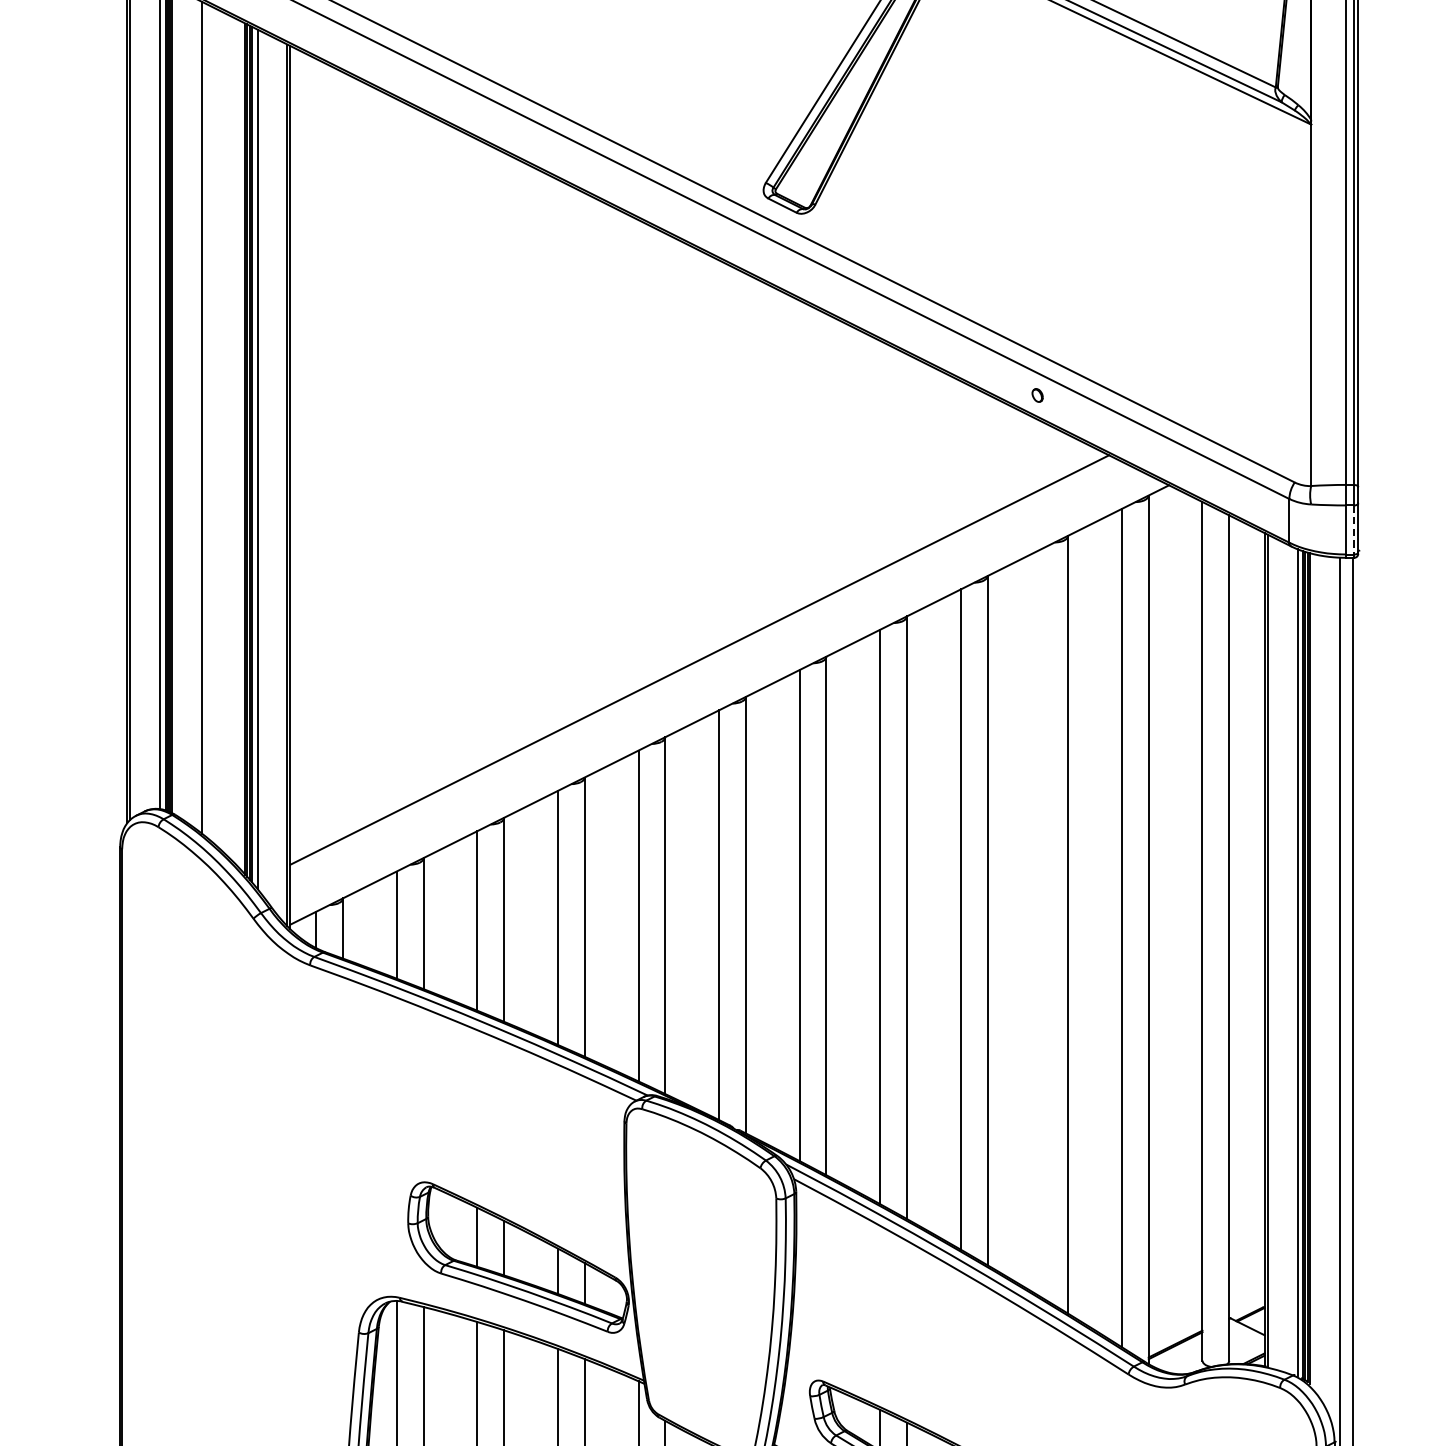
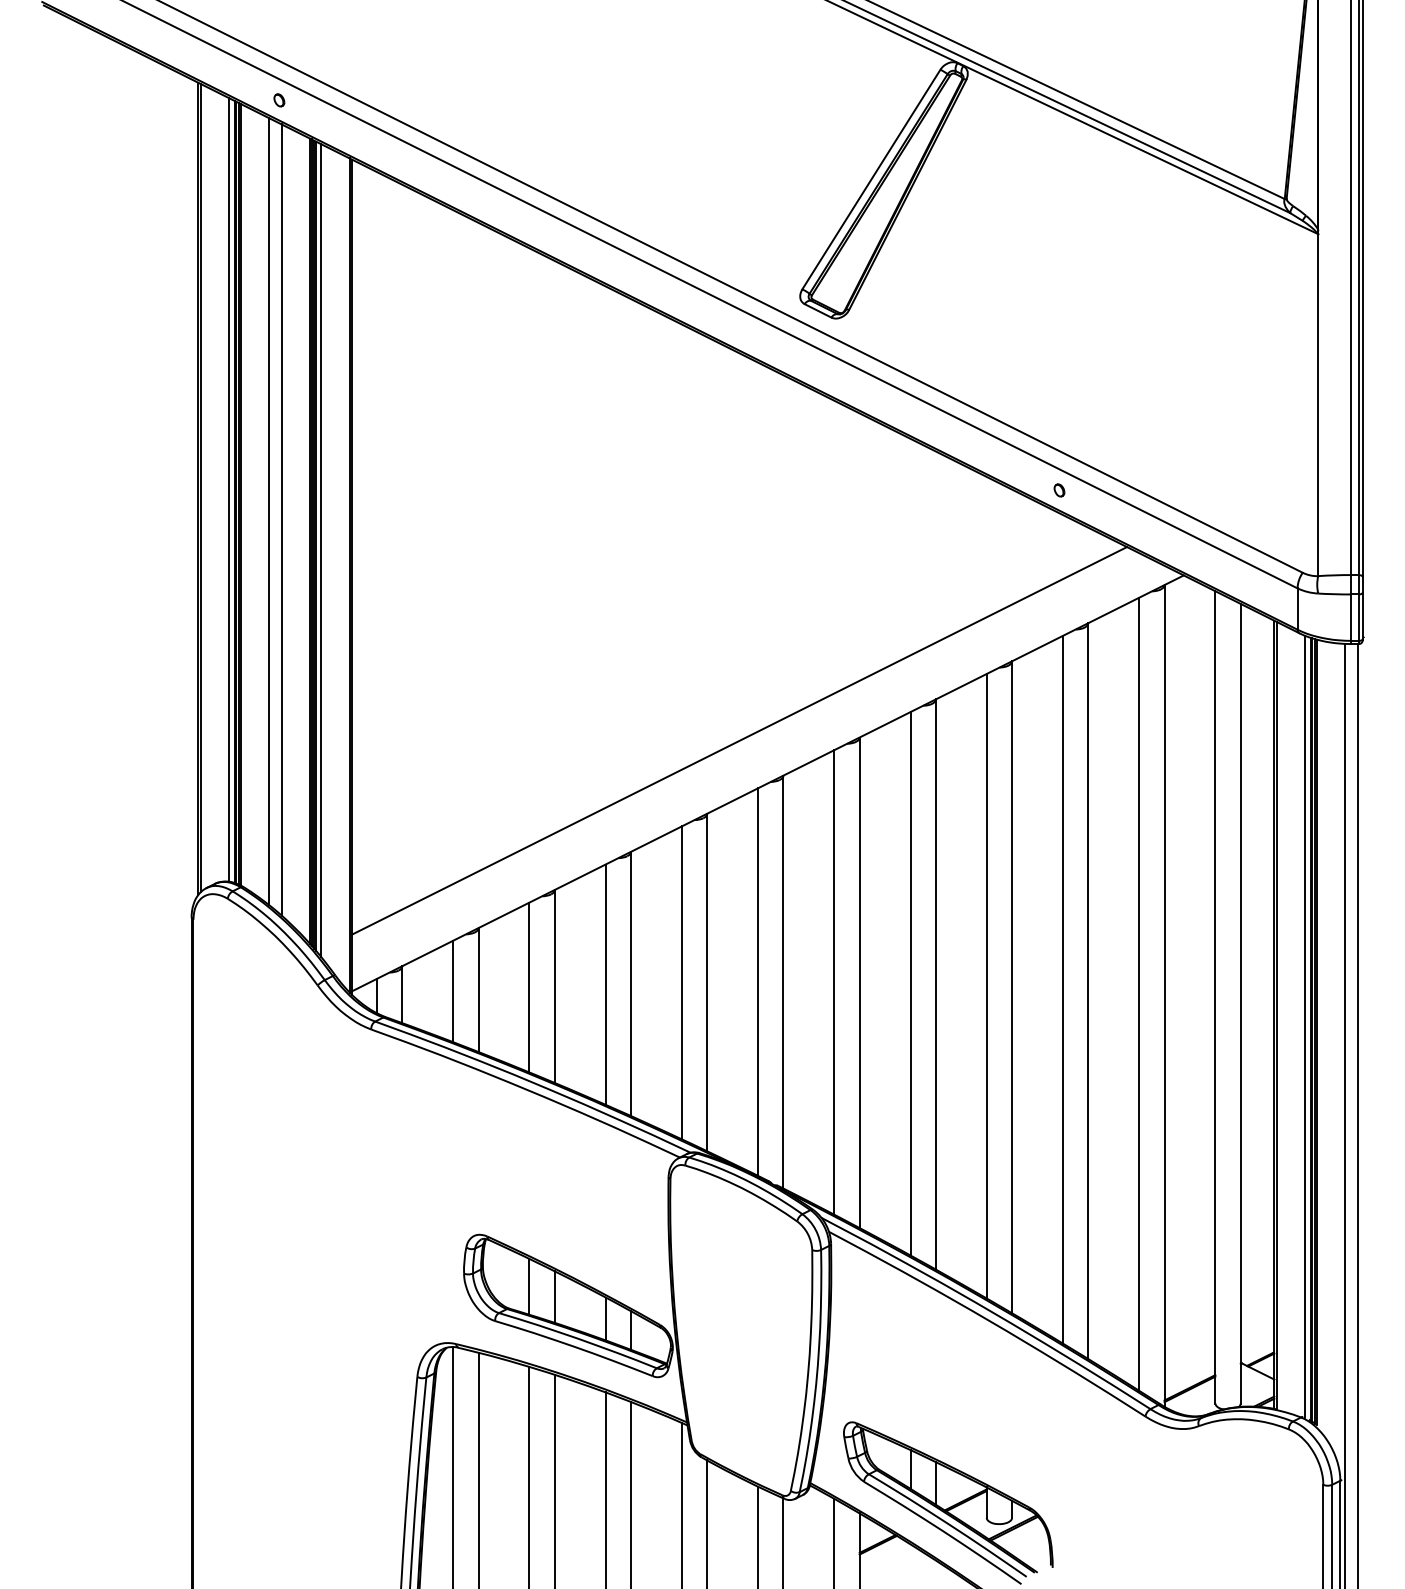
line: (215, 426) -> (281, 519), added
line: (1353, 530) -> (1358, 618), dashed -> solid
line: (1040, 923) -> (1062, 989), added

